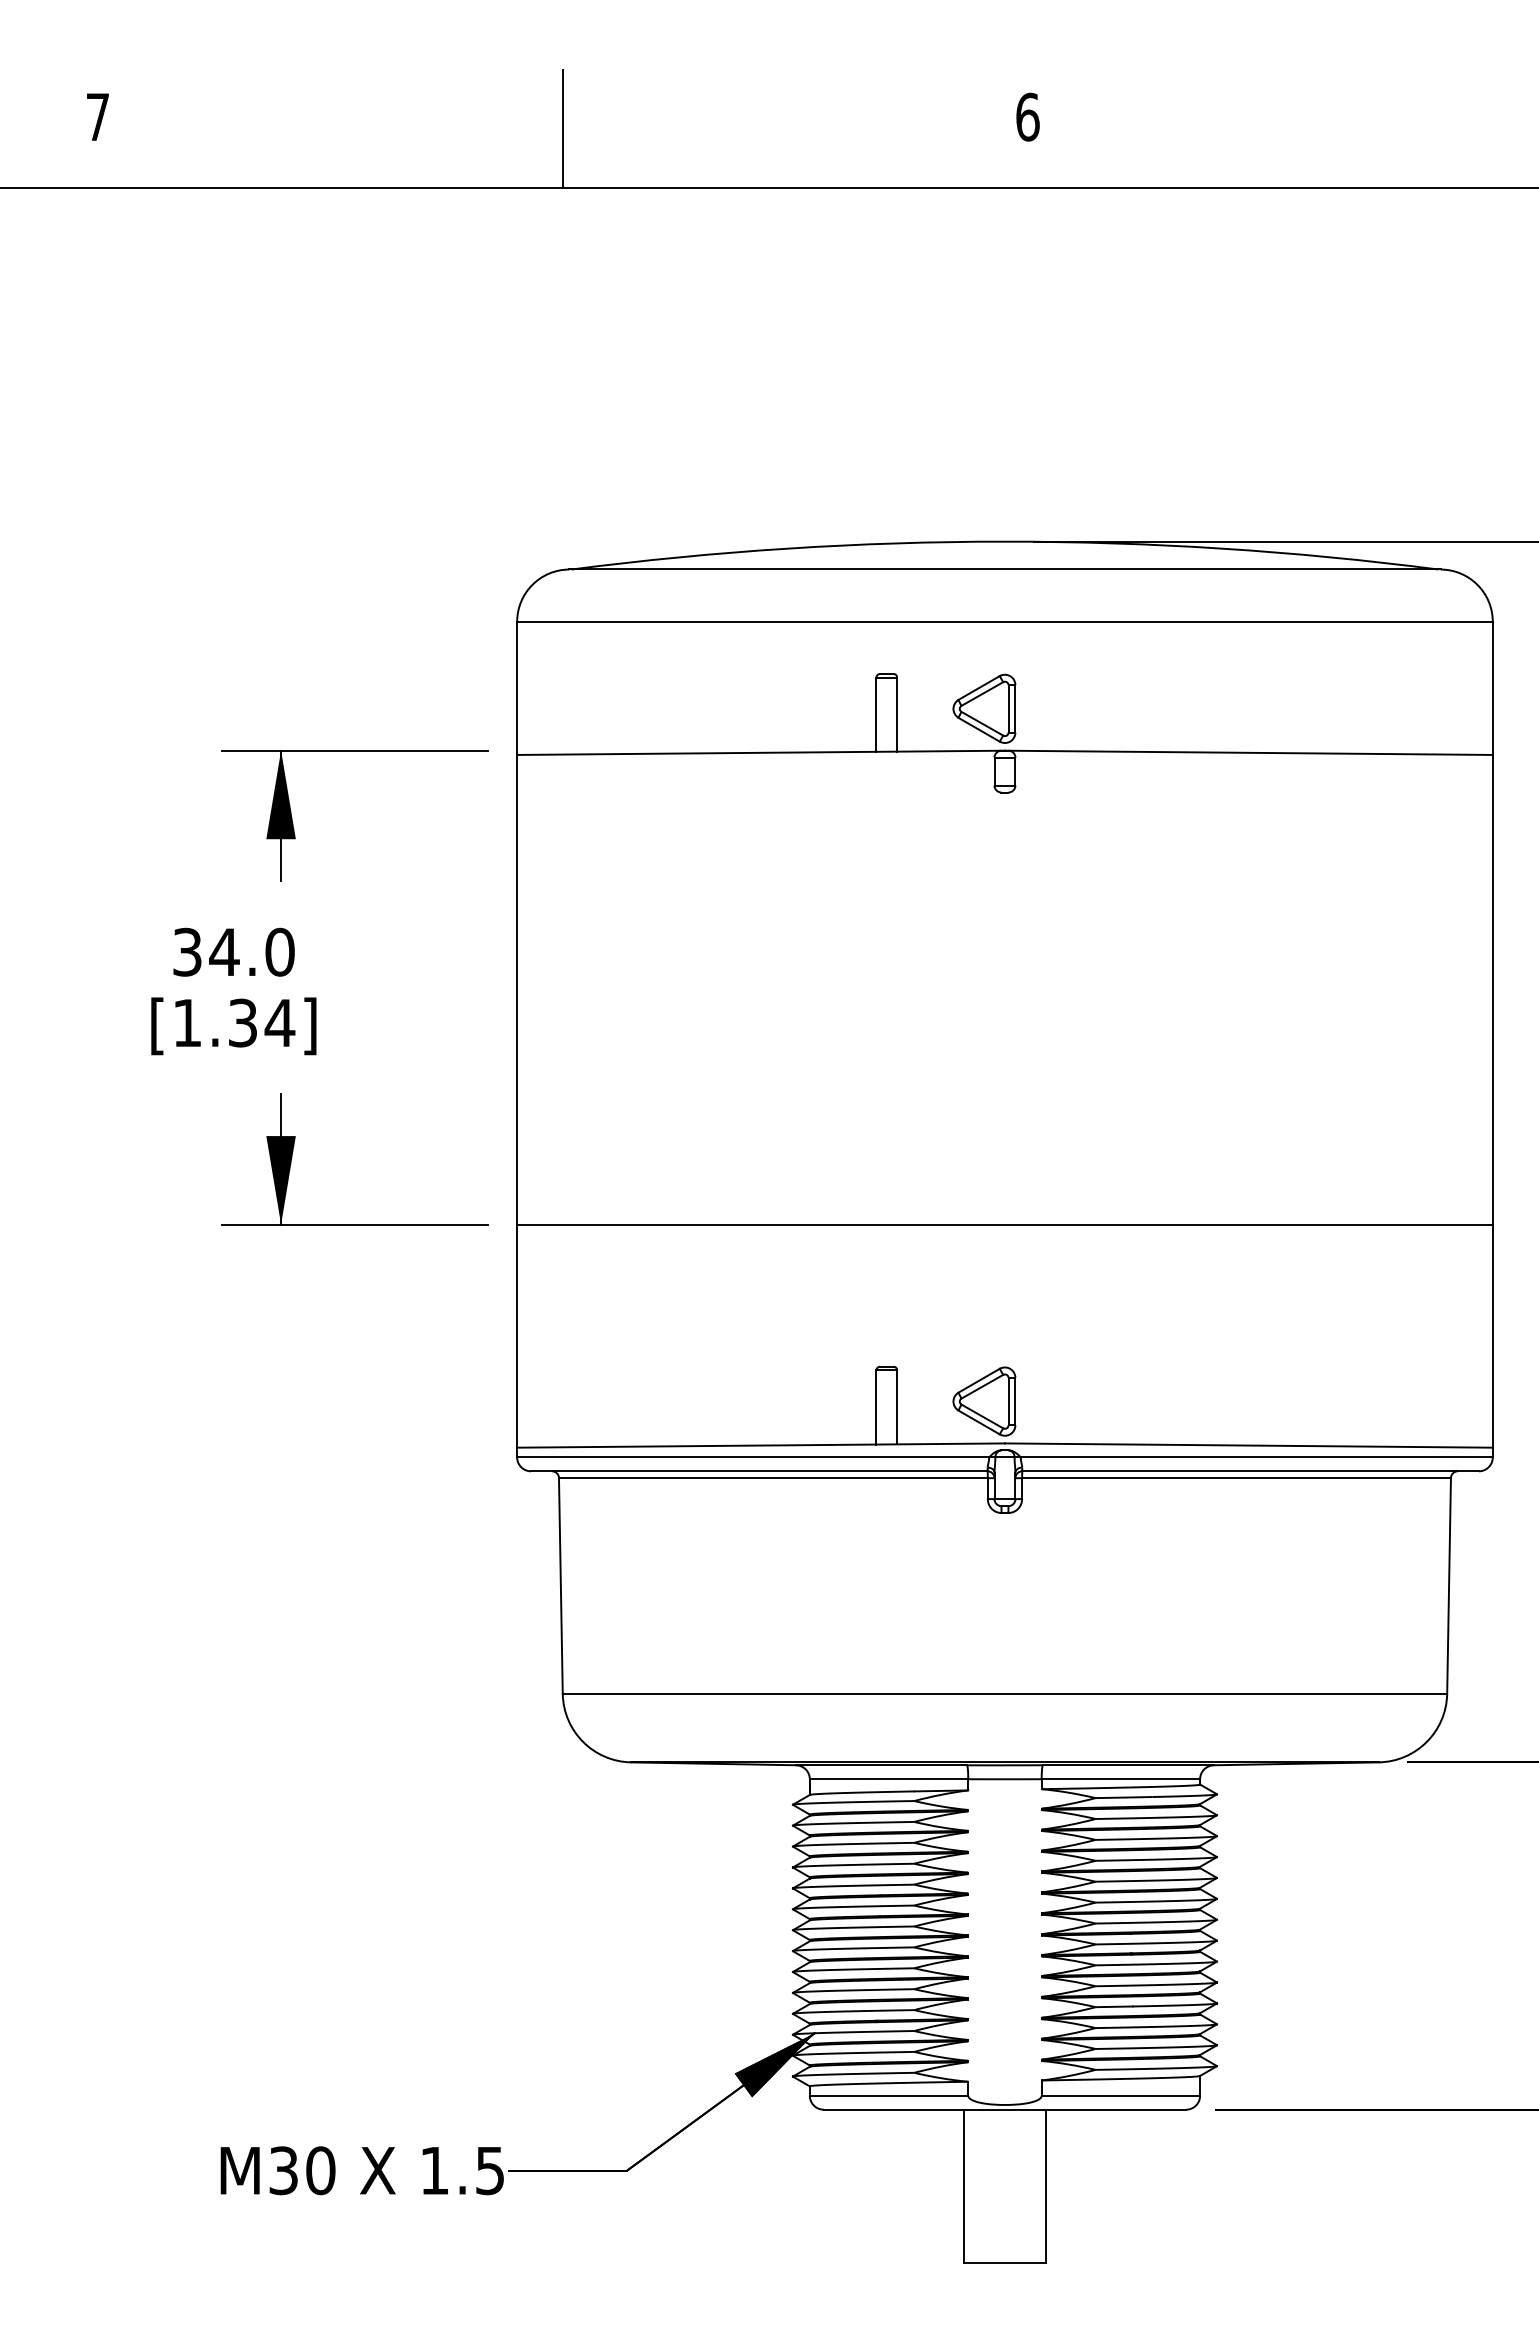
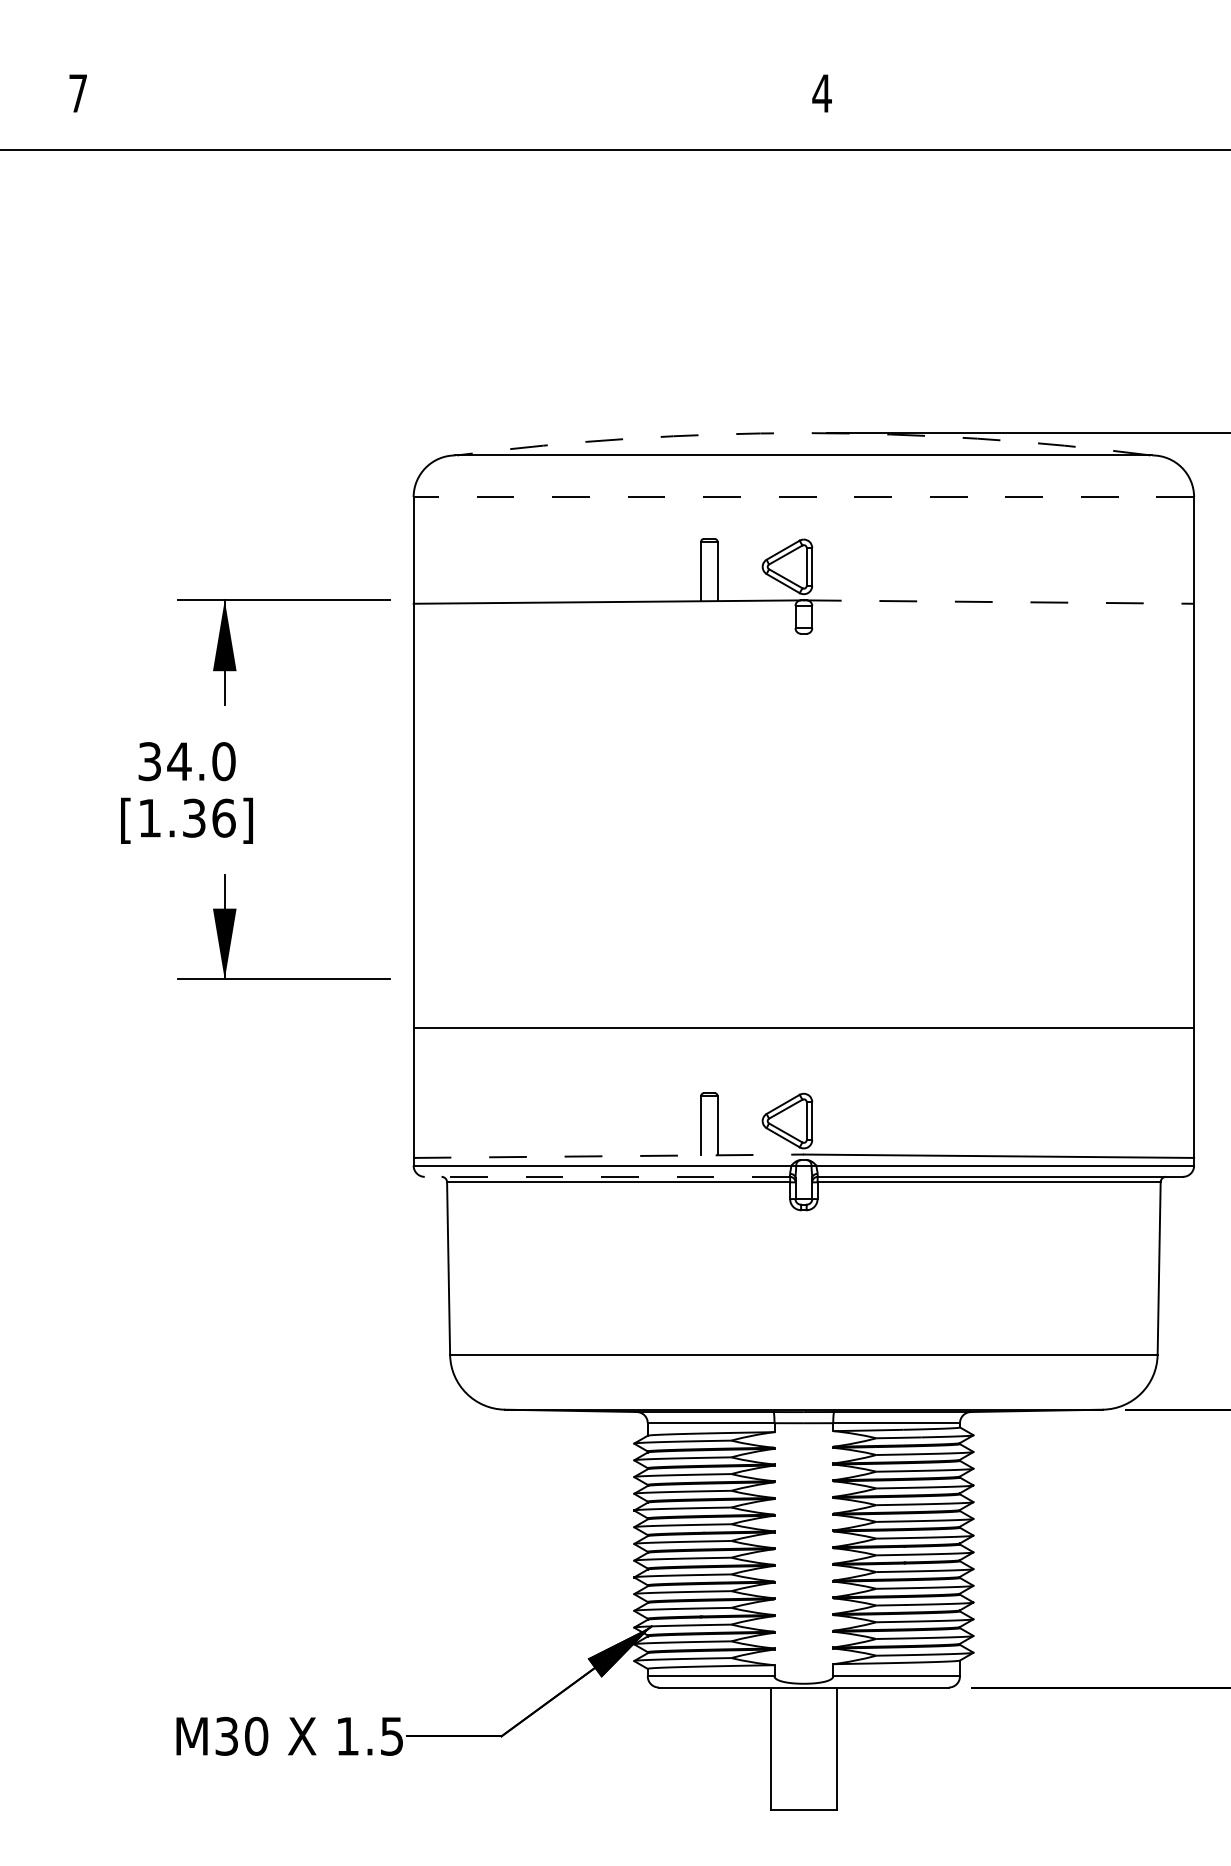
text: (1027, 116) -> (821, 92), 6 -> 4
line: (563, 128) -> (450, 102), removed
arc: (1004, 541) -> (803, 433), solid -> dashed
line: (1004, 621) -> (803, 497), solid -> dashed
line: (1248, 752) -> (998, 601), solid -> dashed
text: (279, 1022) -> (223, 817), [1.34] -> [1.36]
line: (1004, 1224) -> (803, 1028), moved
line: (761, 1445) -> (609, 1156), solid -> dashed
line: (758, 1471) -> (606, 1177), solid -> dashed

